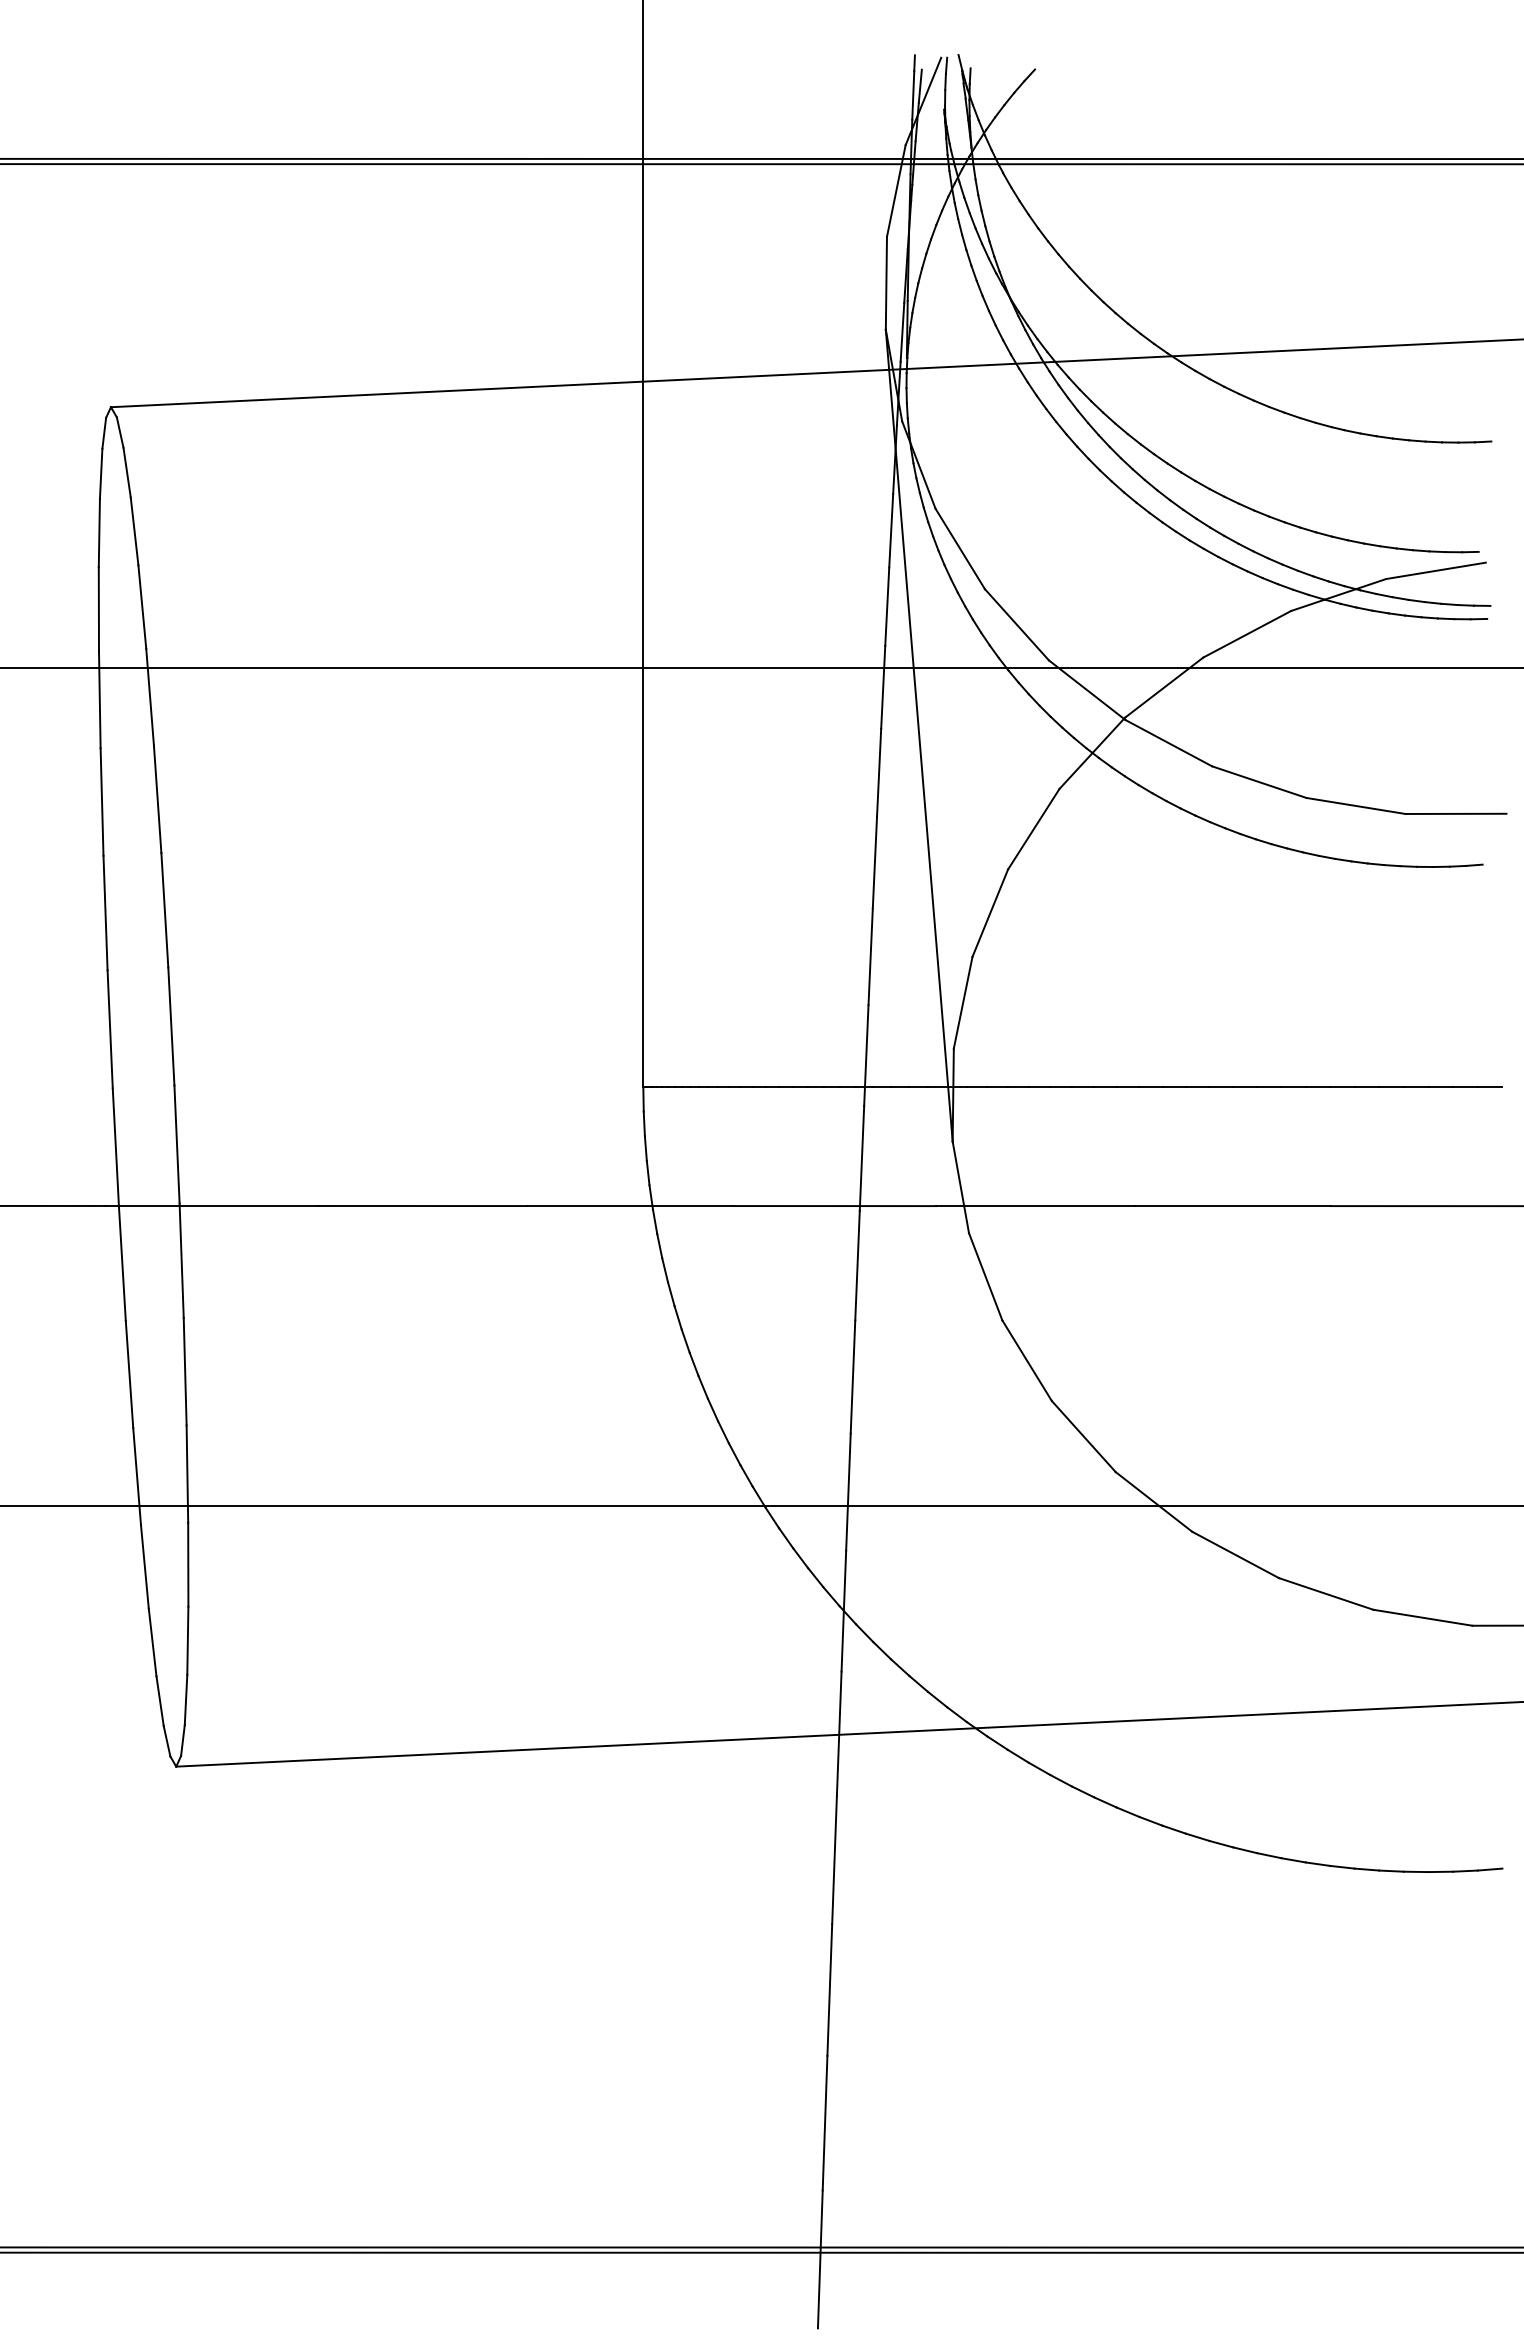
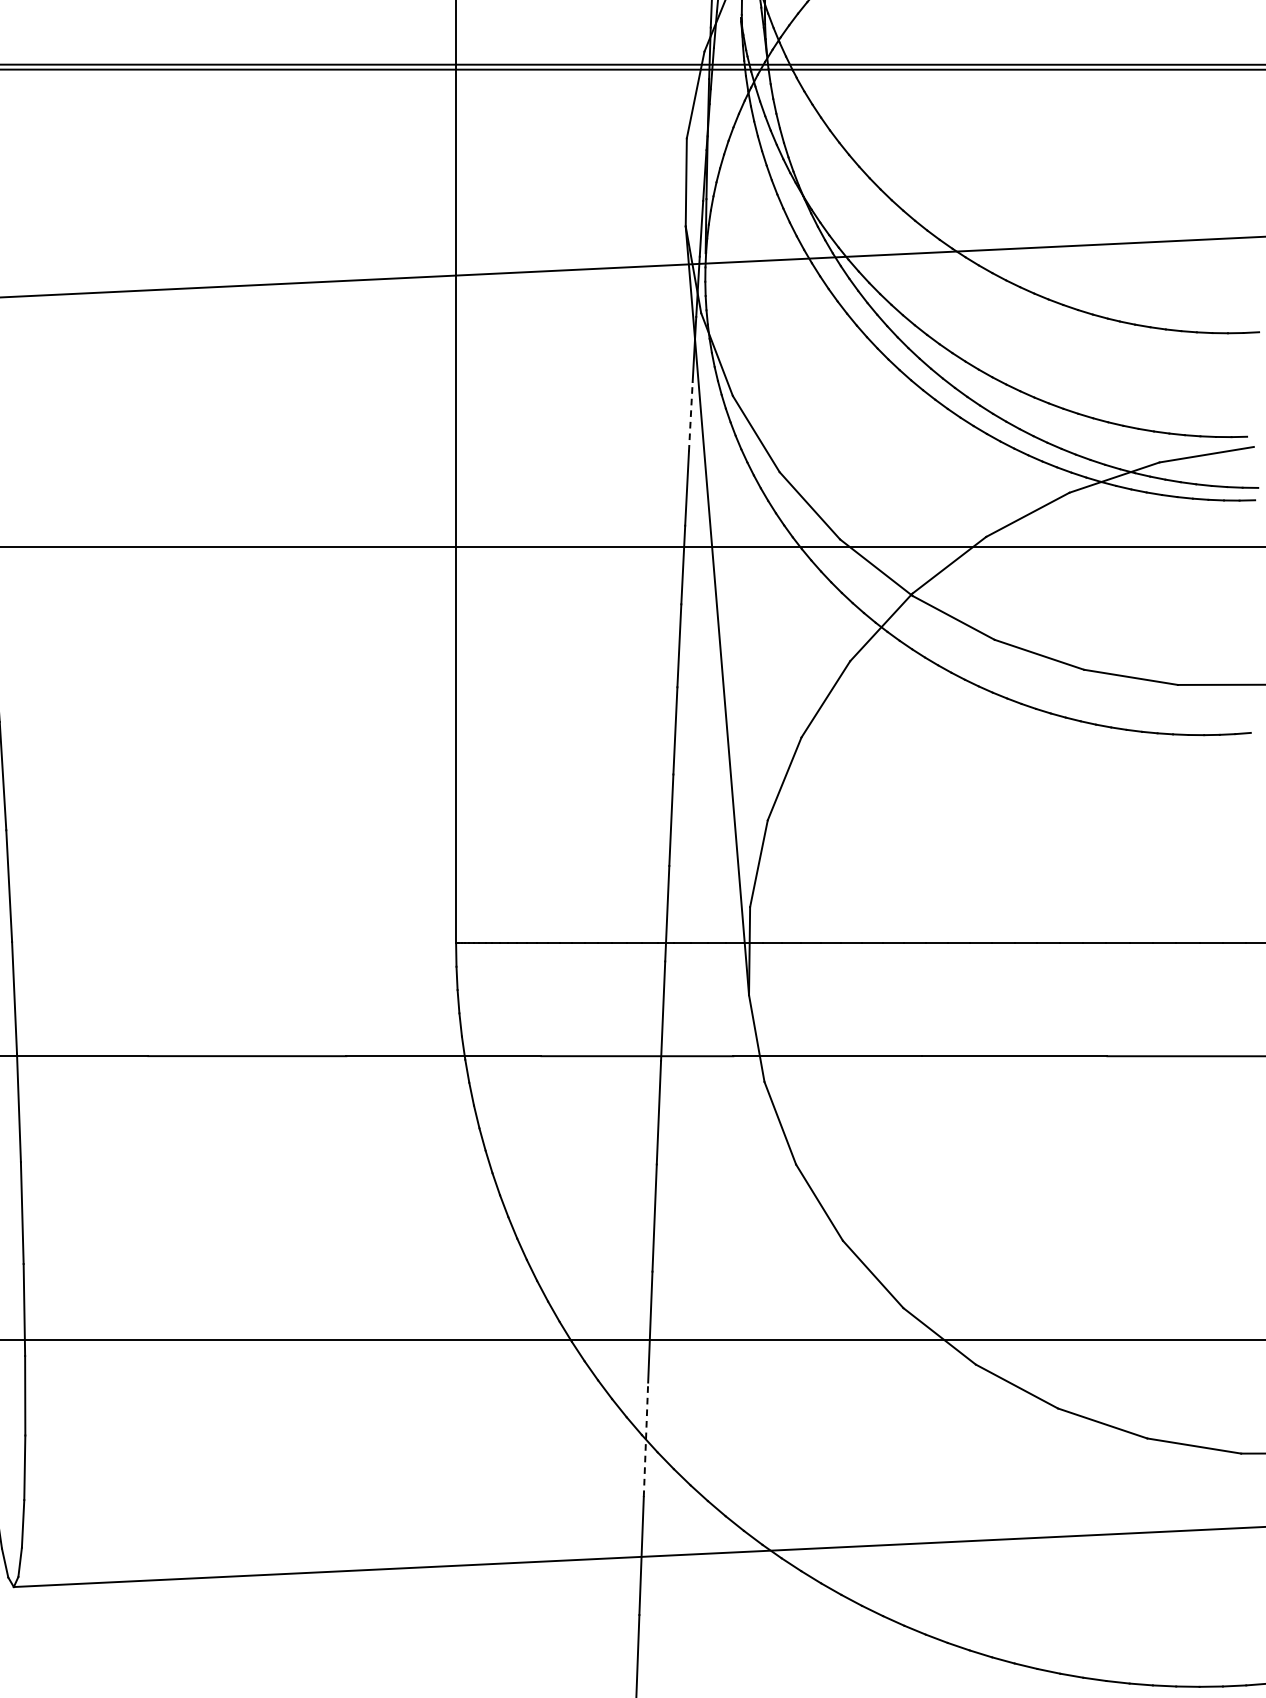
line: (891, 530) -> (691, 416), solid -> dashed
line: (843, 1611) -> (645, 1440), solid -> dashed

